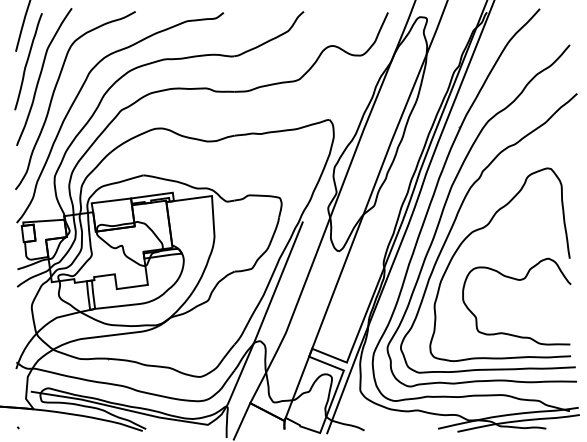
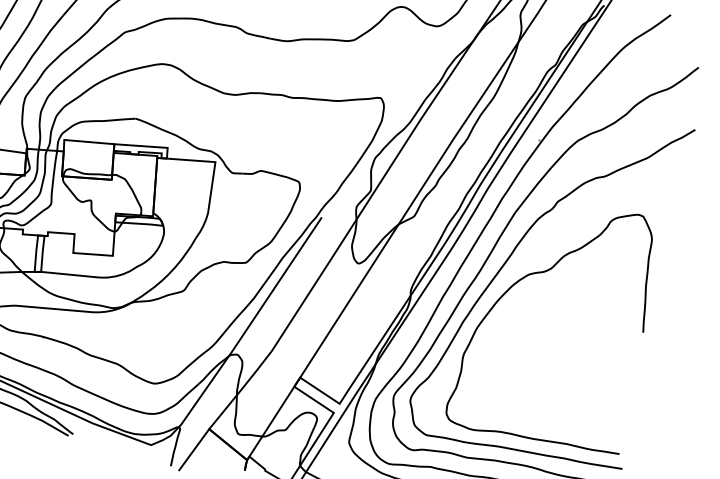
curve: (516, 280) -> (571, 345), removed

